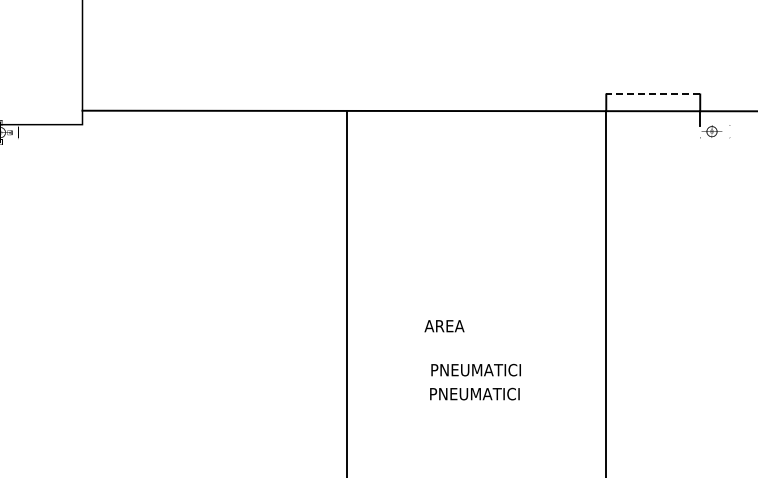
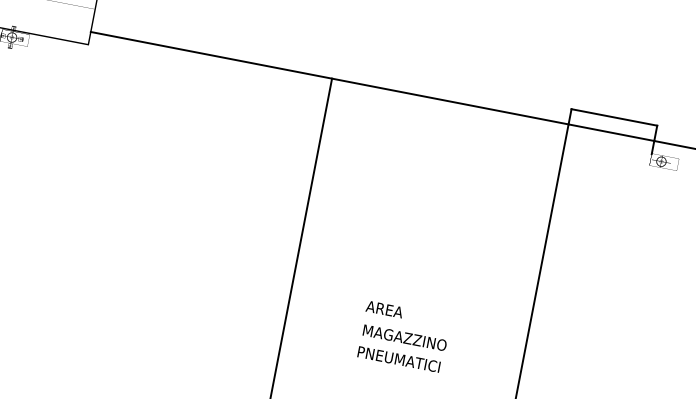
line: (653, 94) -> (614, 117), dashed -> solid
text: (444, 326) -> (384, 309), moved
text: (477, 369) -> (405, 337), PNEUMATICI -> MAGAZZINO

